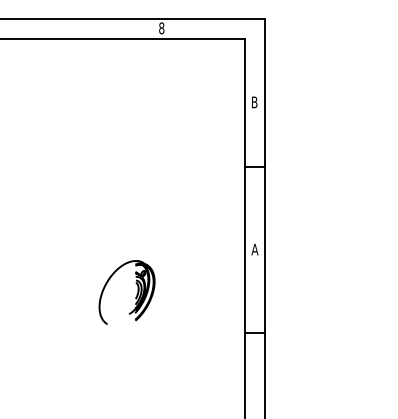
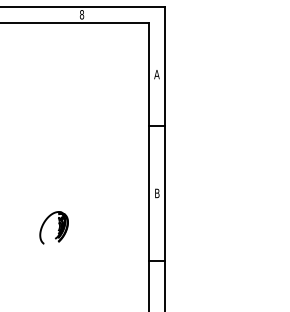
text: (254, 102) -> (156, 74), B -> A
text: (254, 249) -> (156, 193), A -> B
part: (127, 291) -> (54, 227), size x0.62

